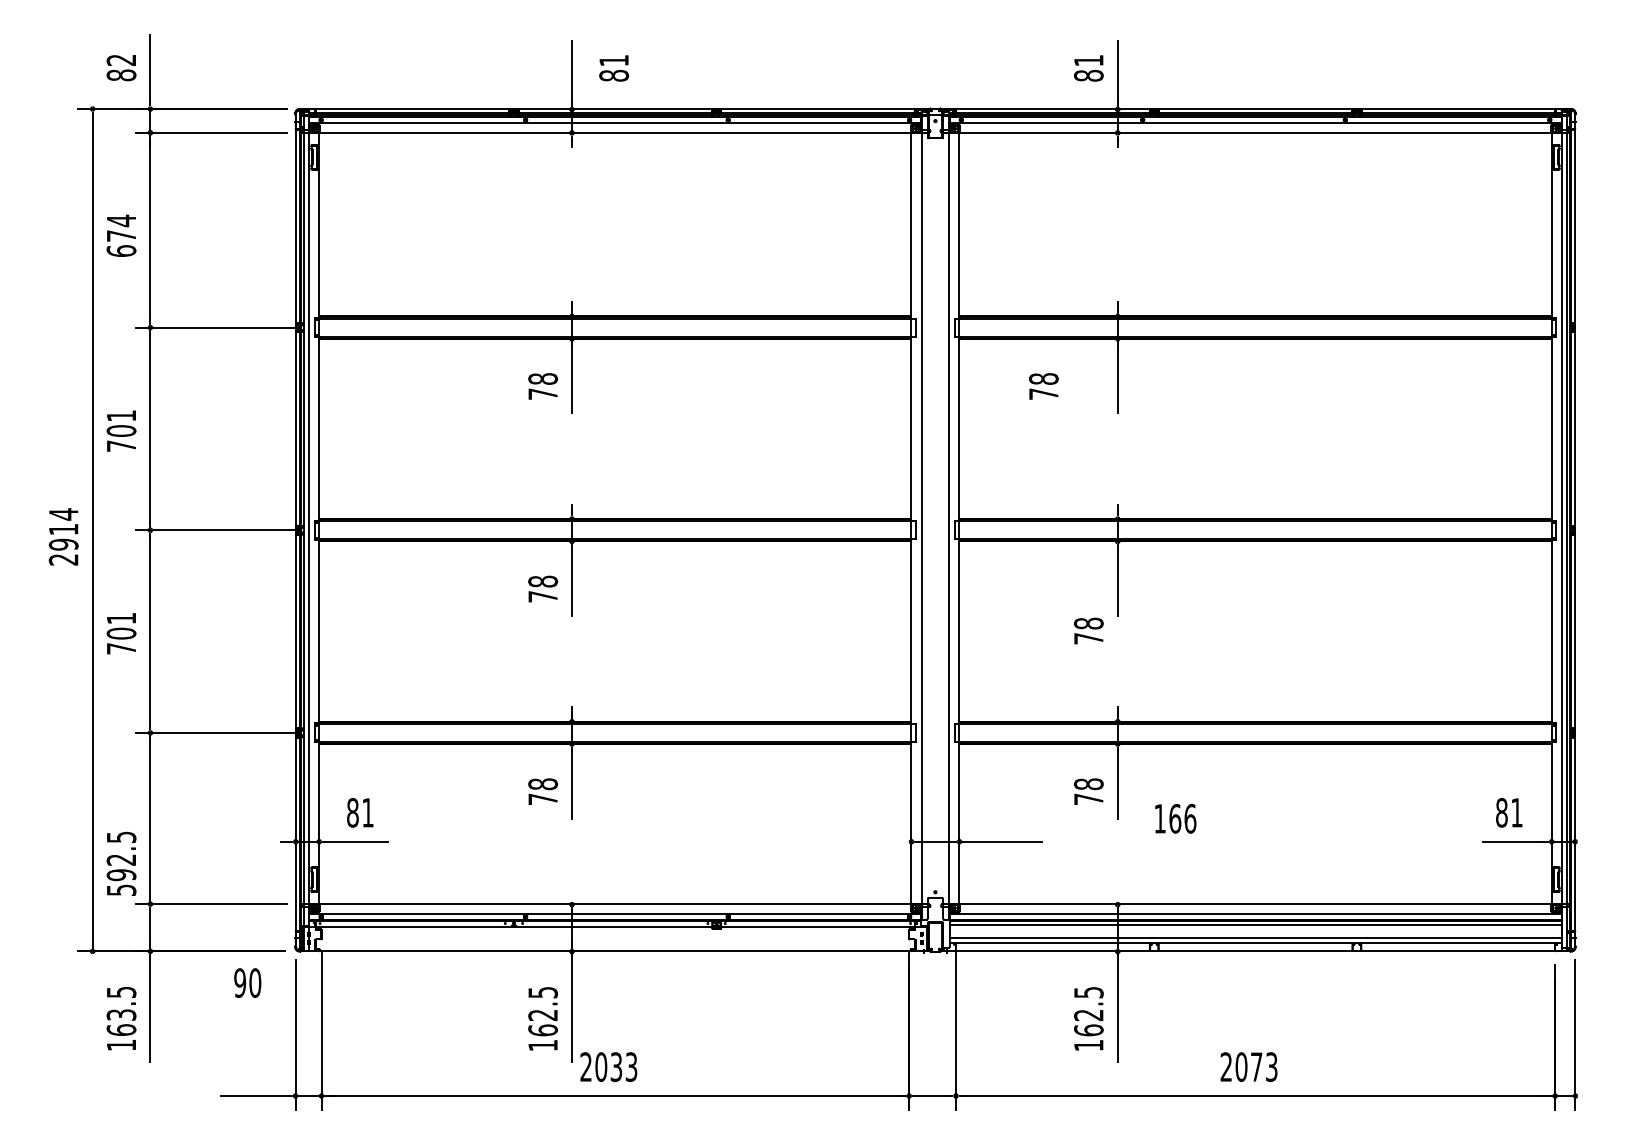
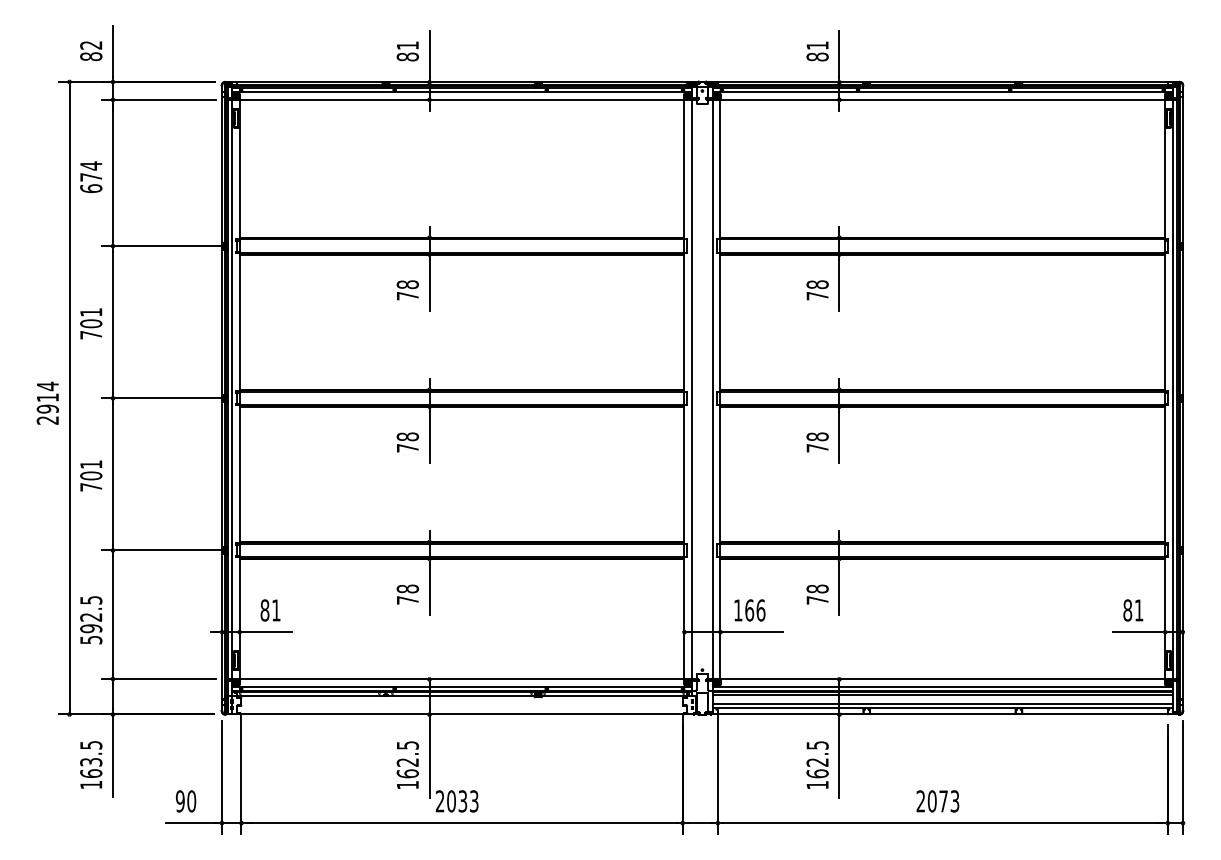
text: (613, 68) -> (407, 51), moved
text: (1043, 386) -> (817, 290), moved
text: (1088, 630) -> (817, 442), moved
text: (1175, 818) -> (749, 610), moved
text: (121, 863) -> (91, 619), moved
text: (247, 982) -> (185, 800), moved

